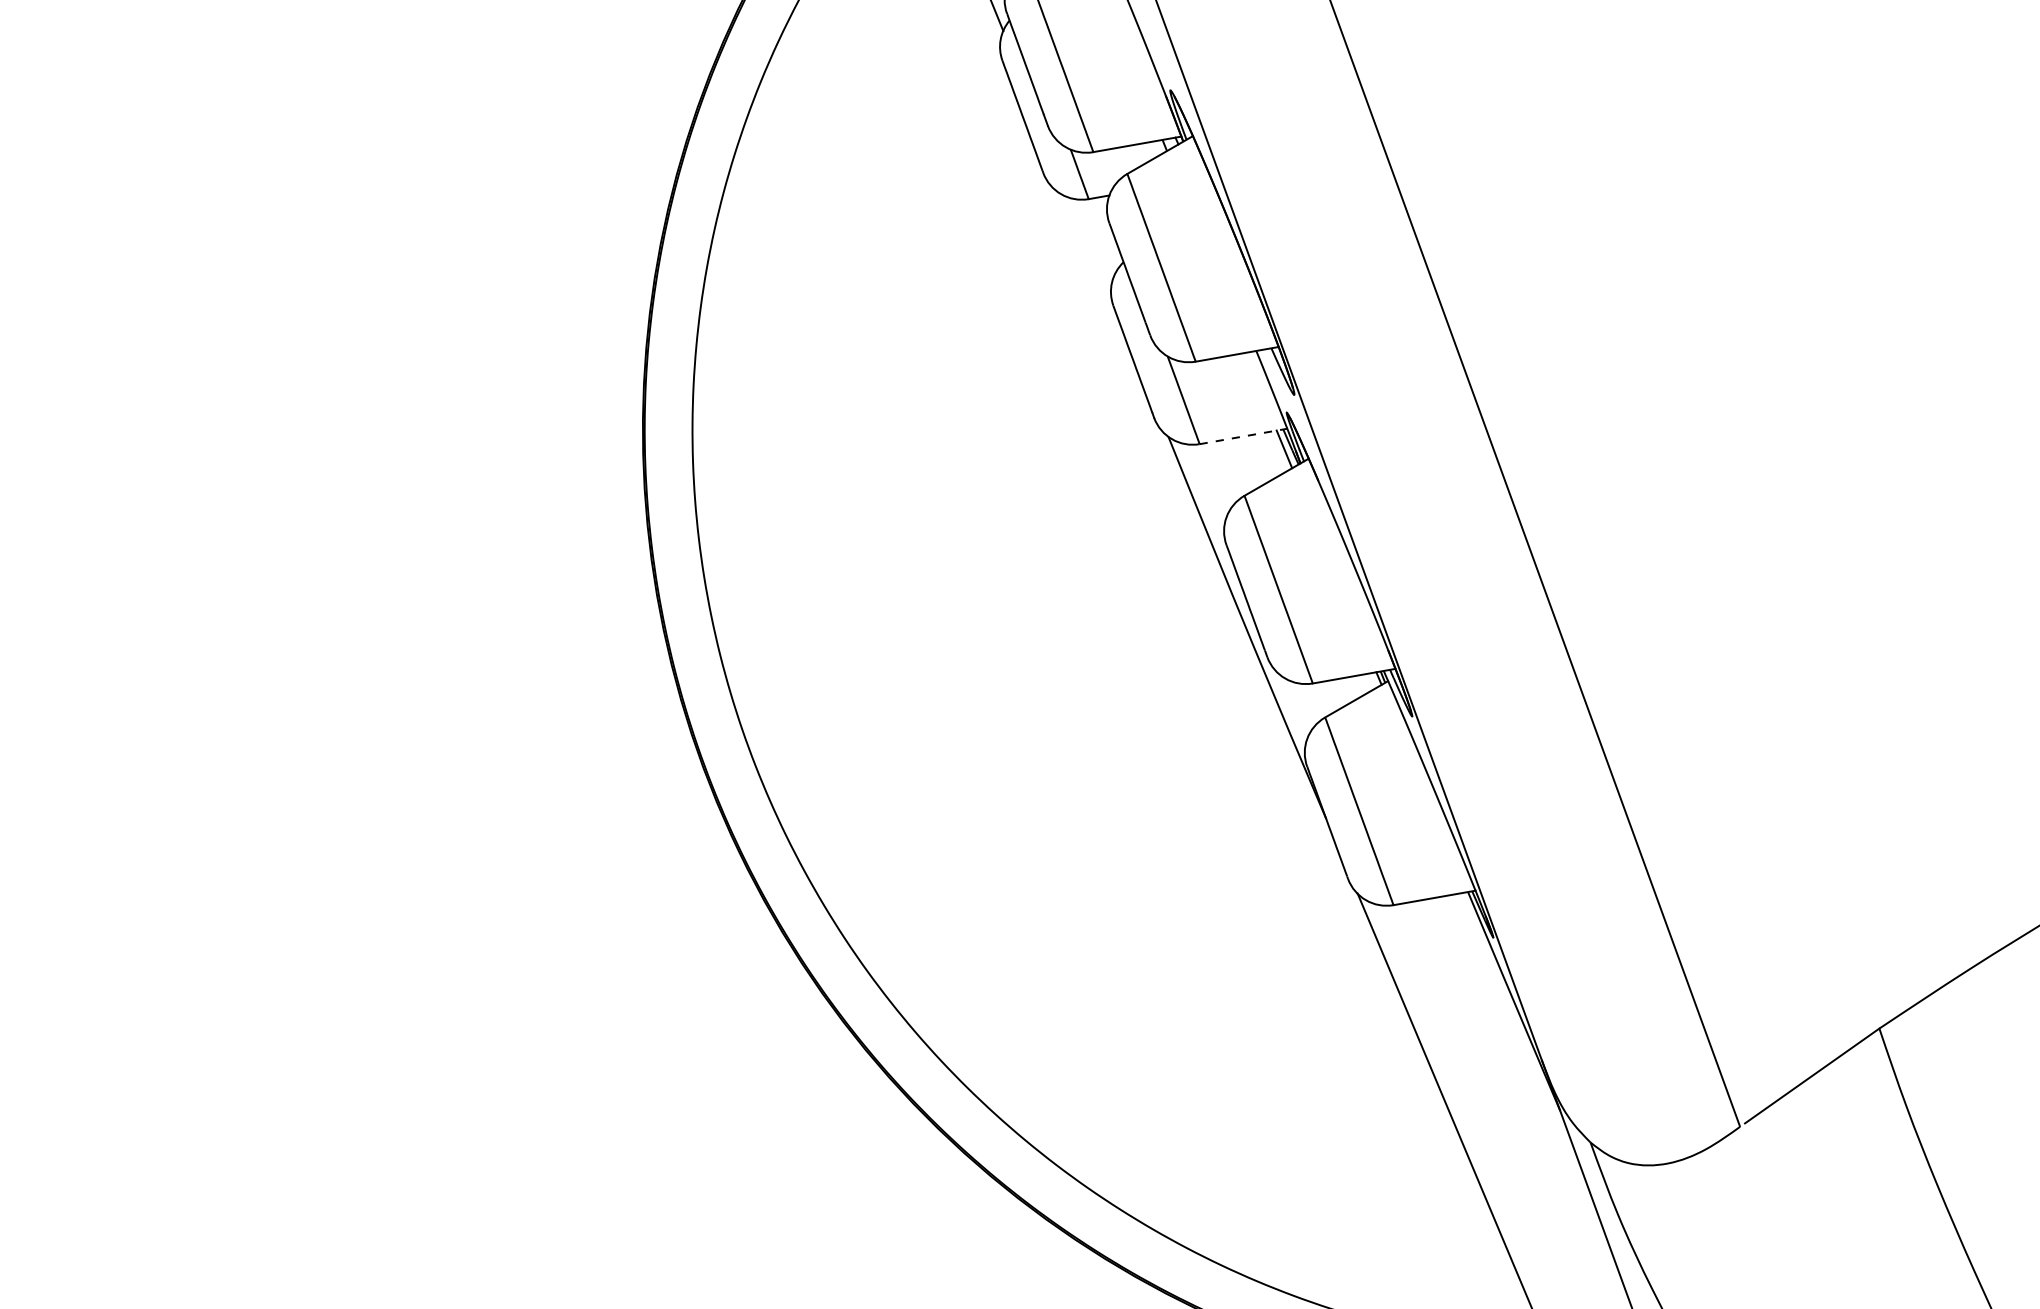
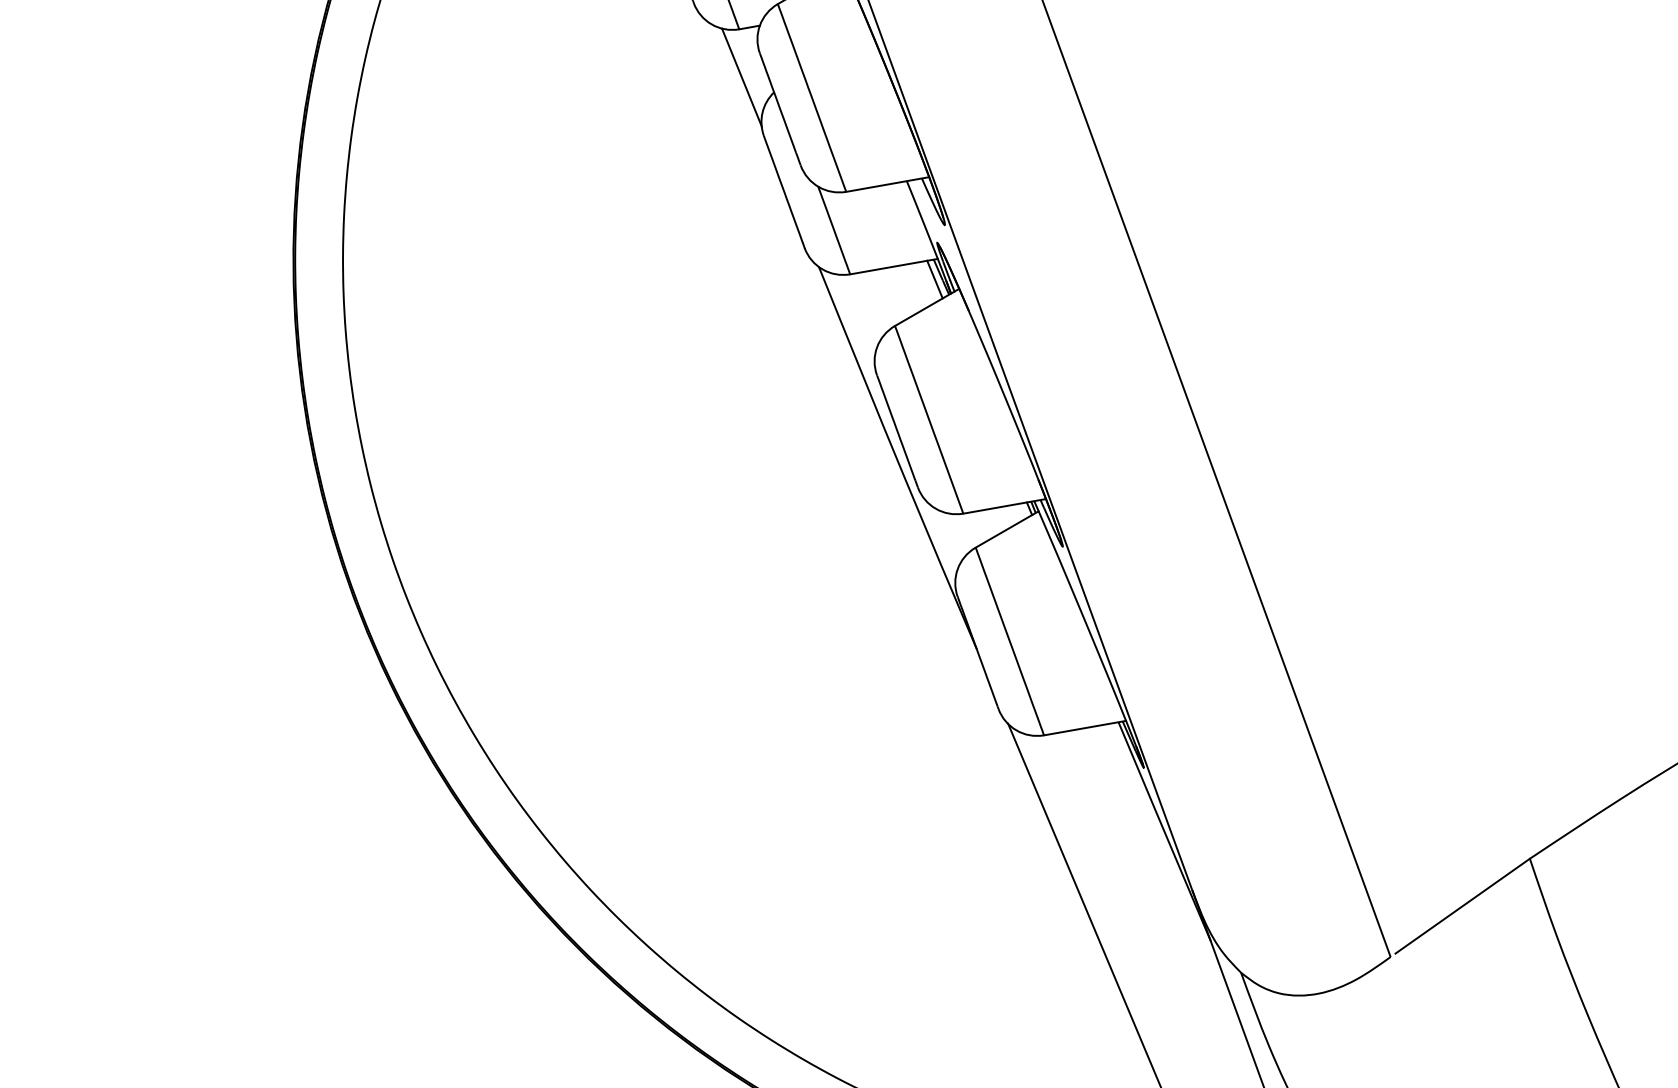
line: (1091, 247) -> (742, 77), added
line: (1243, 436) -> (894, 266), dashed -> solid

